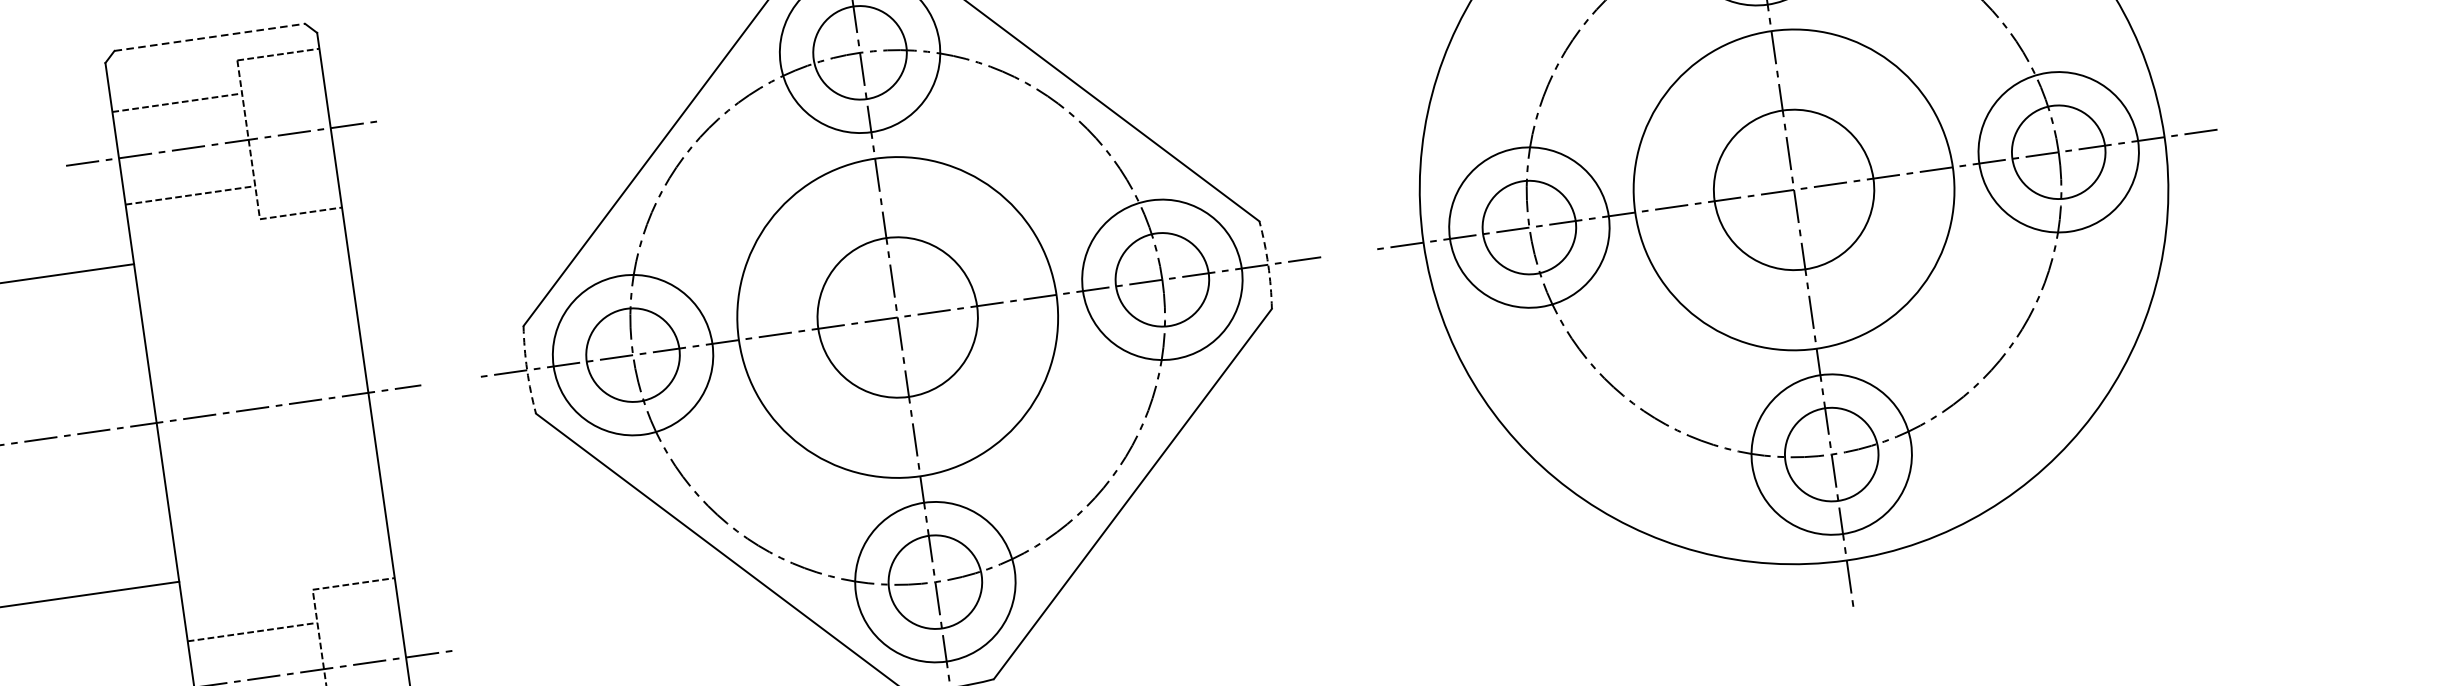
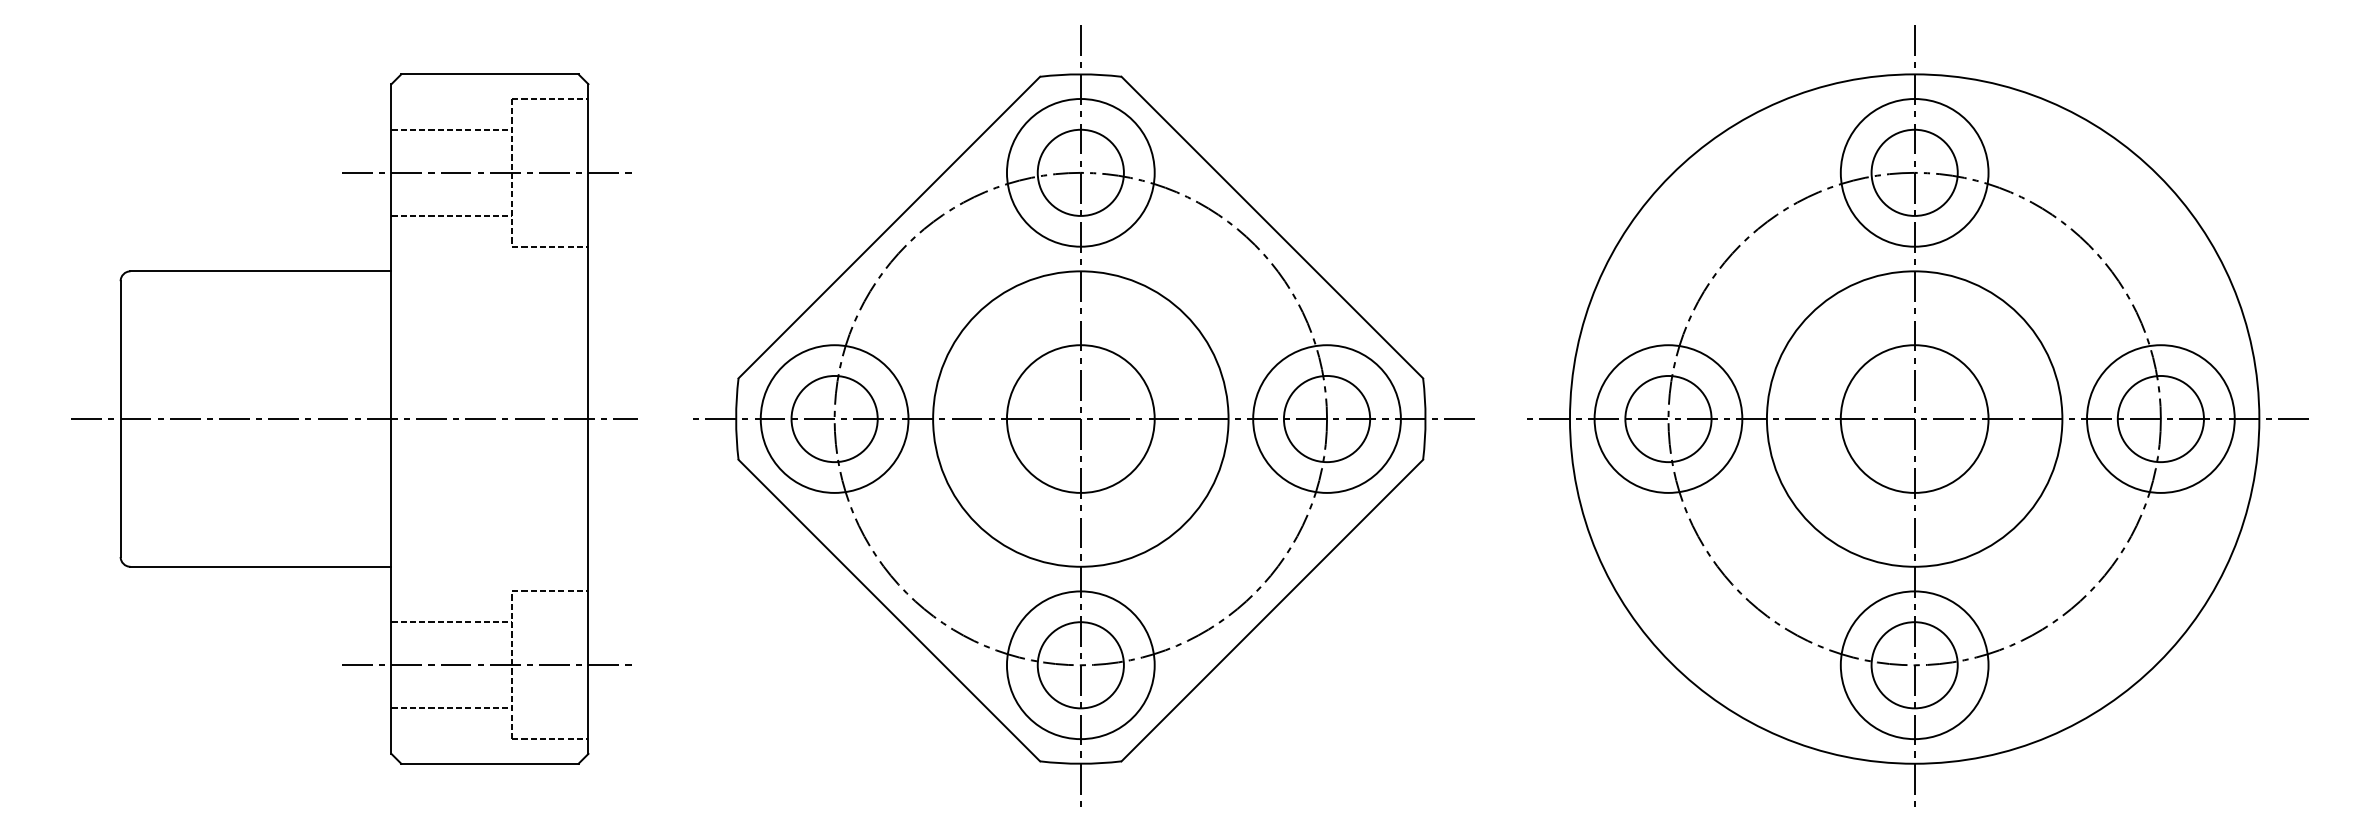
line: (209, 37) -> (489, 74), dashed -> solid
arc: (1268, 265) -> (1425, 419), dashed -> solid
arc: (527, 370) -> (736, 419), dashed -> solid

